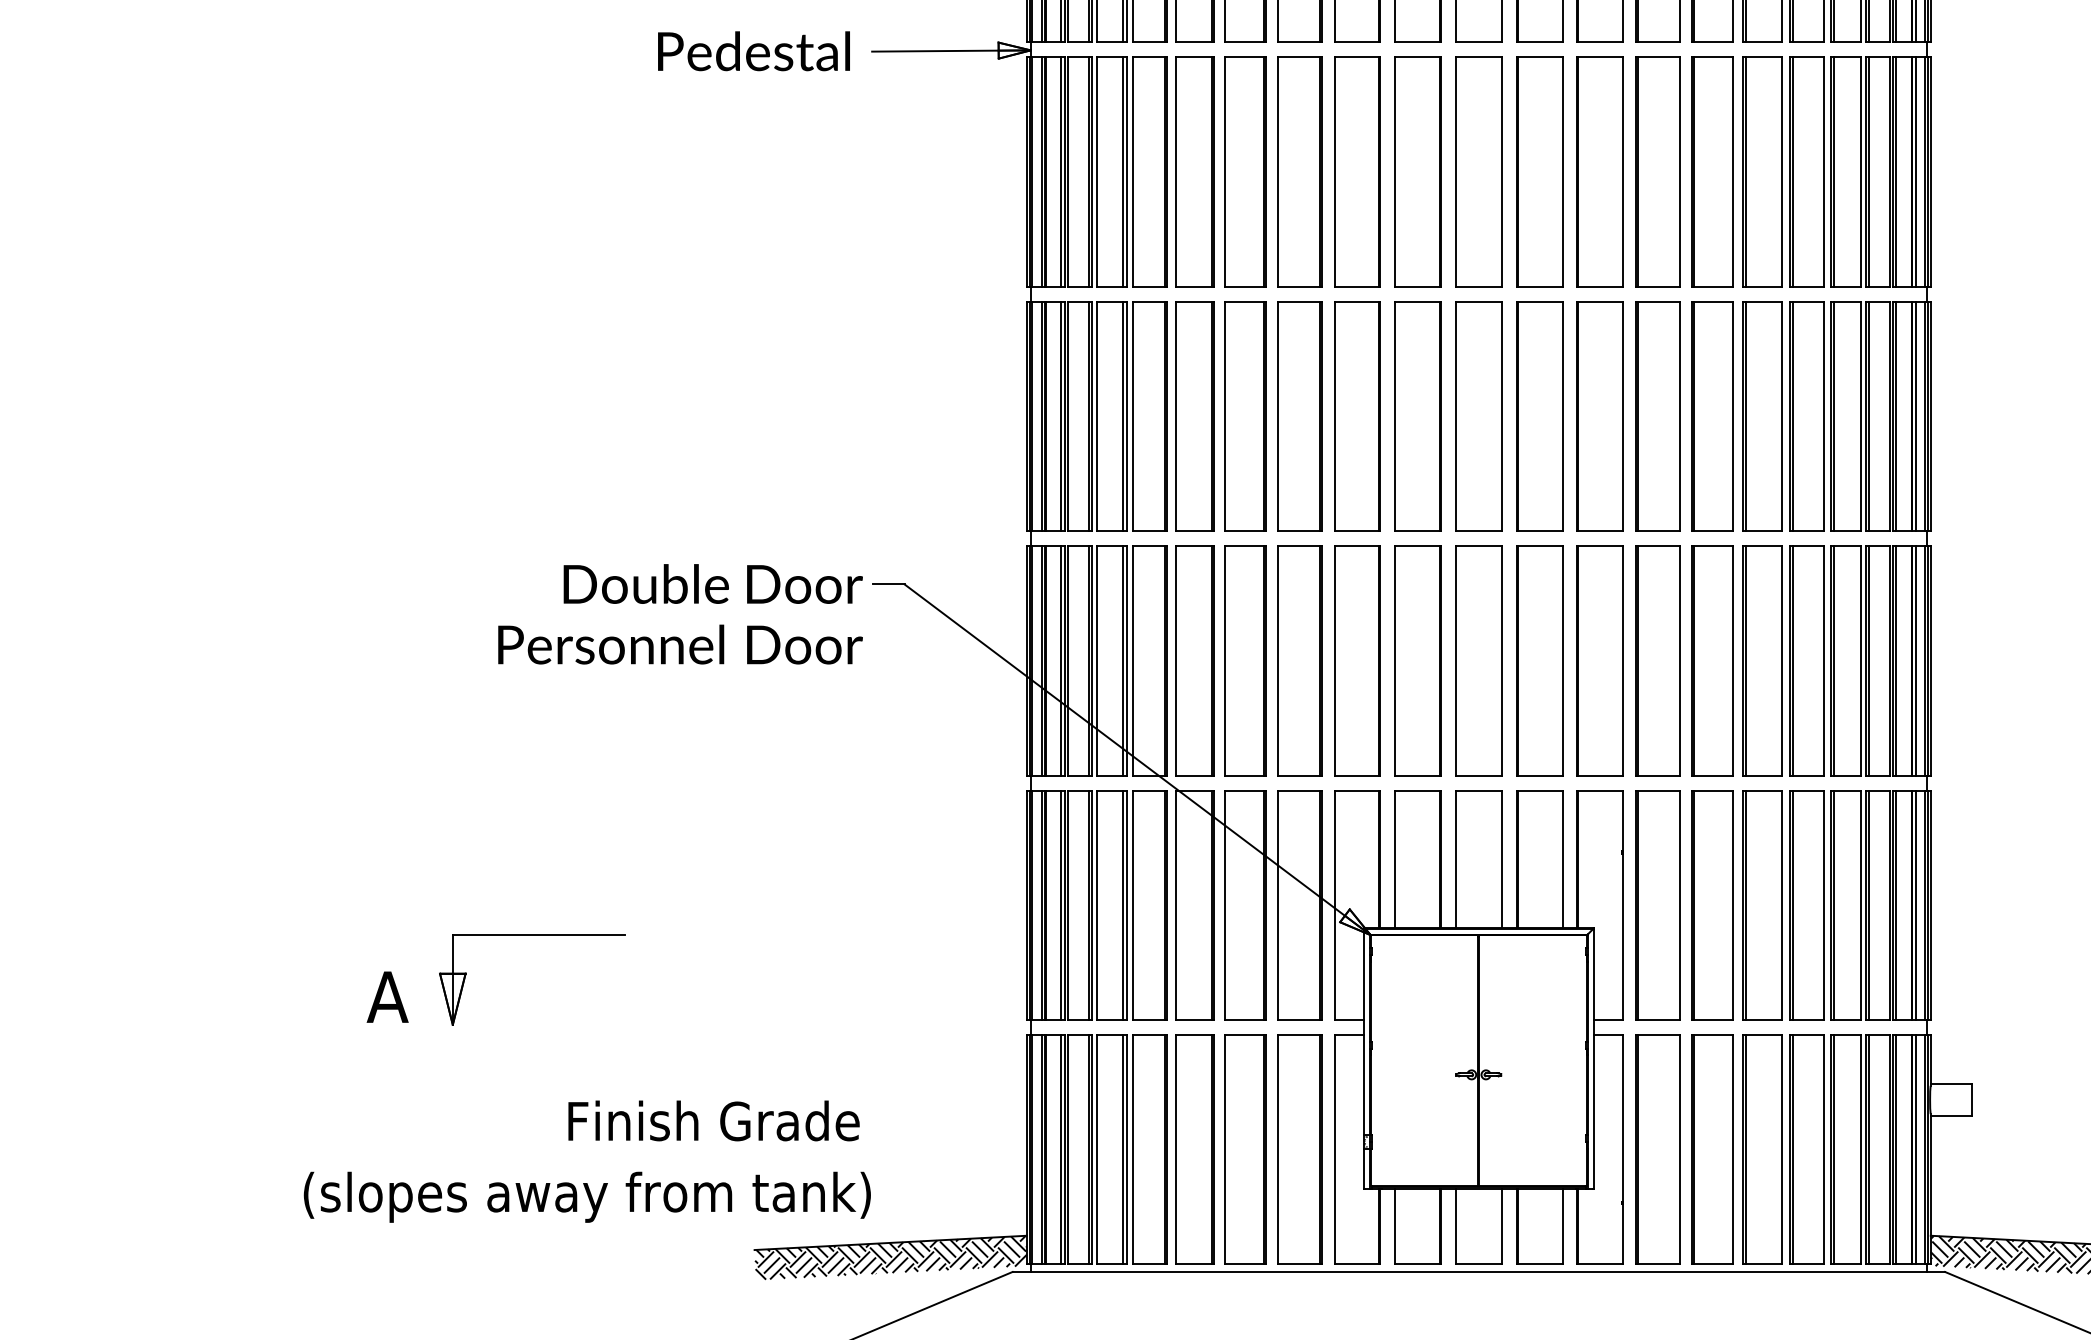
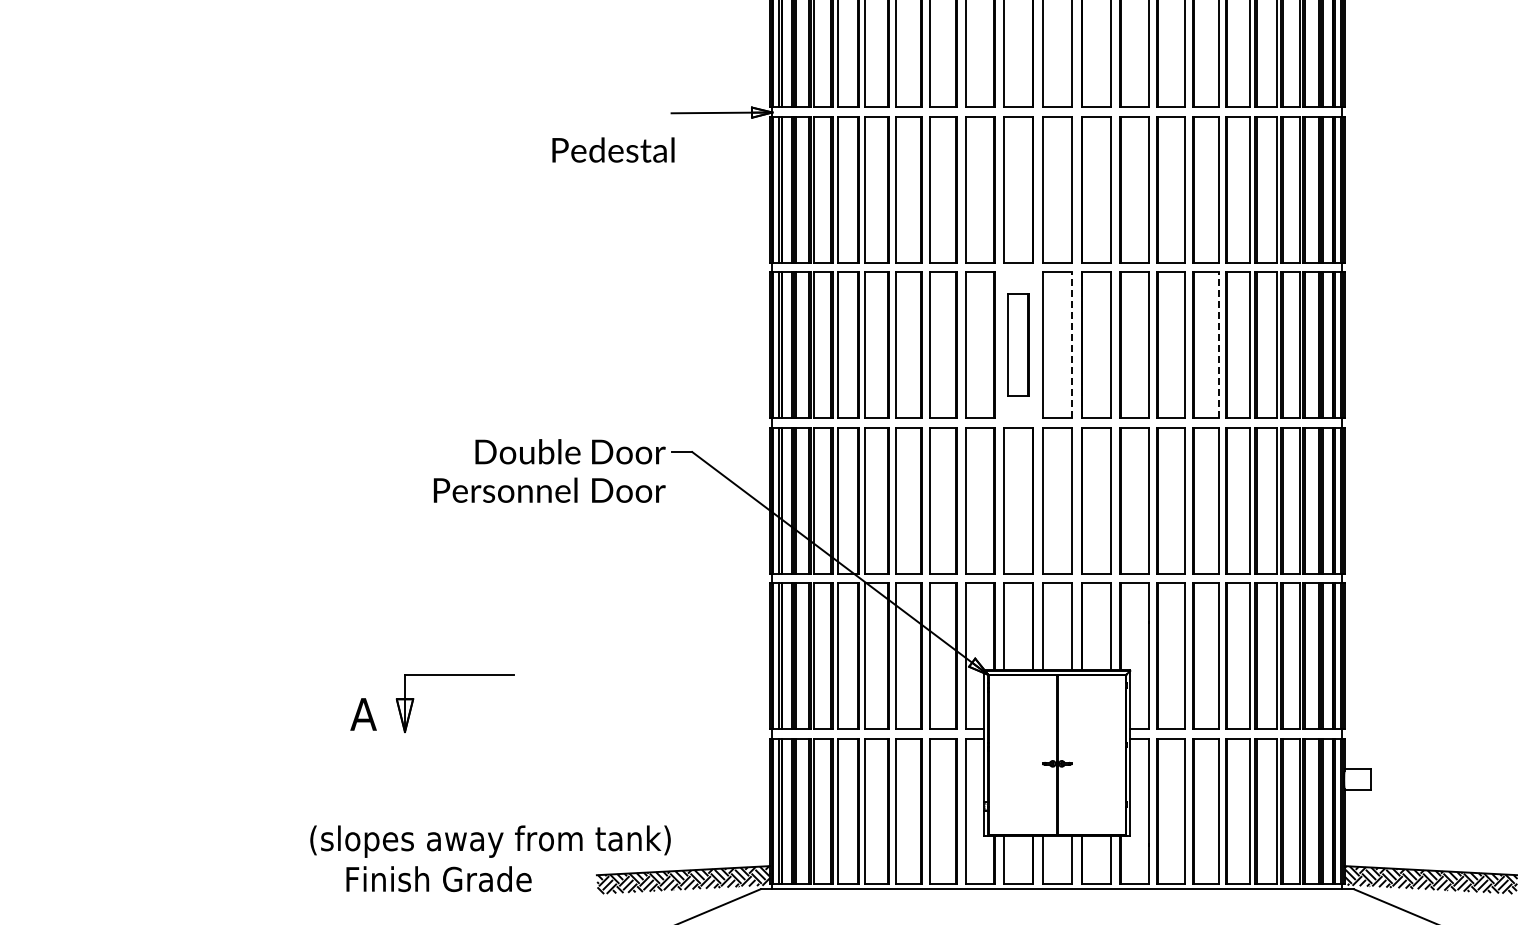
text: (754, 50) -> (613, 149), moved
part: (1417, 415) -> (1018, 344), size x0.7
line: (1501, 416) -> (1071, 345), solid -> dashed
line: (1732, 416) -> (1218, 345), solid -> dashed
text: (713, 1121) -> (438, 879), moved

